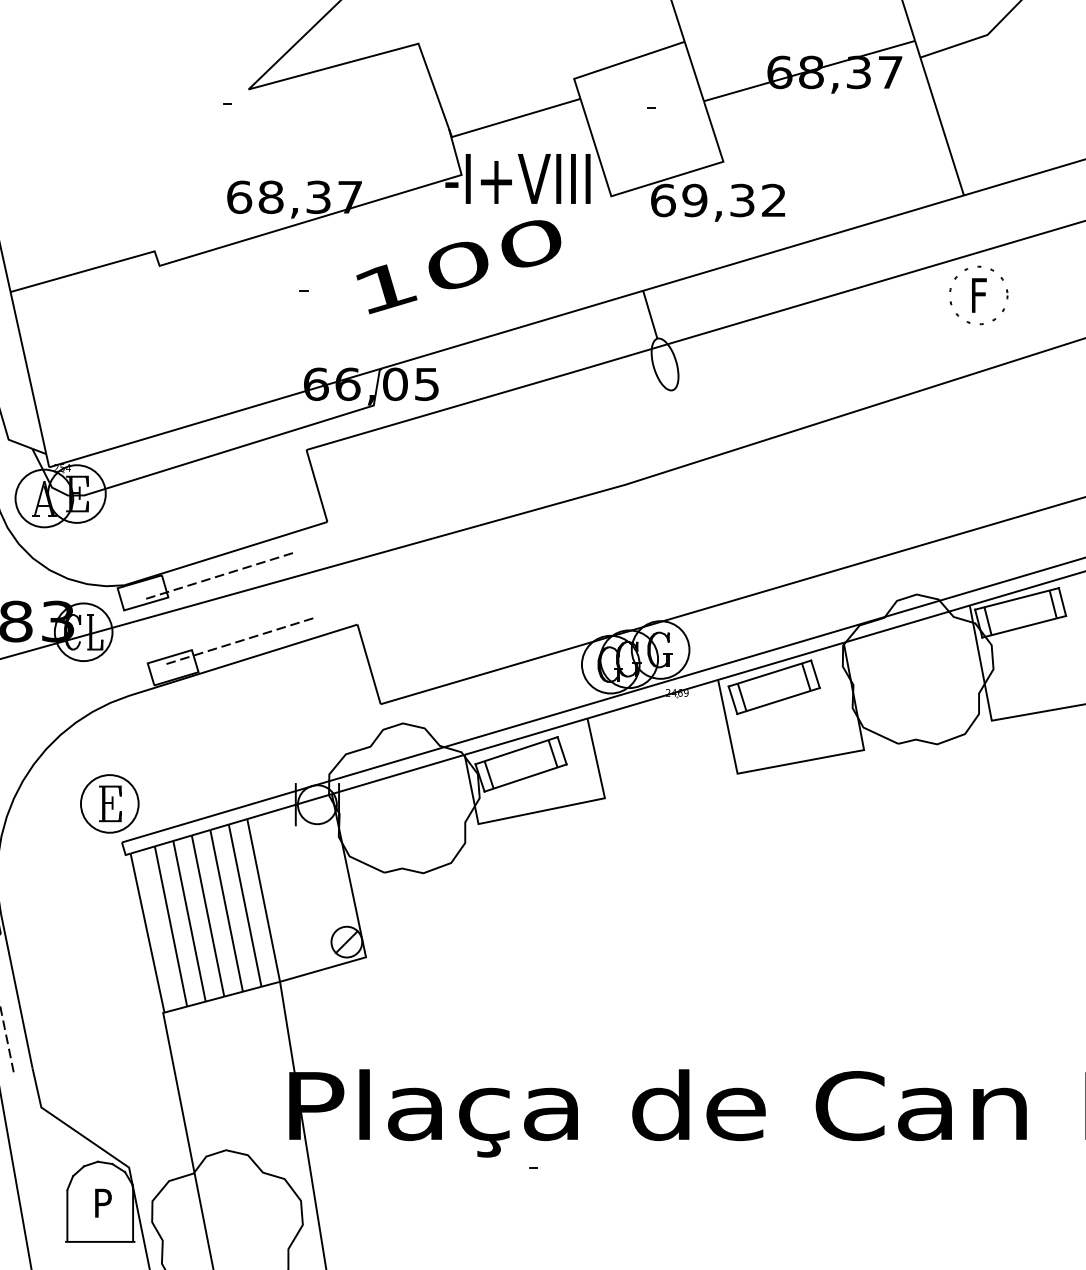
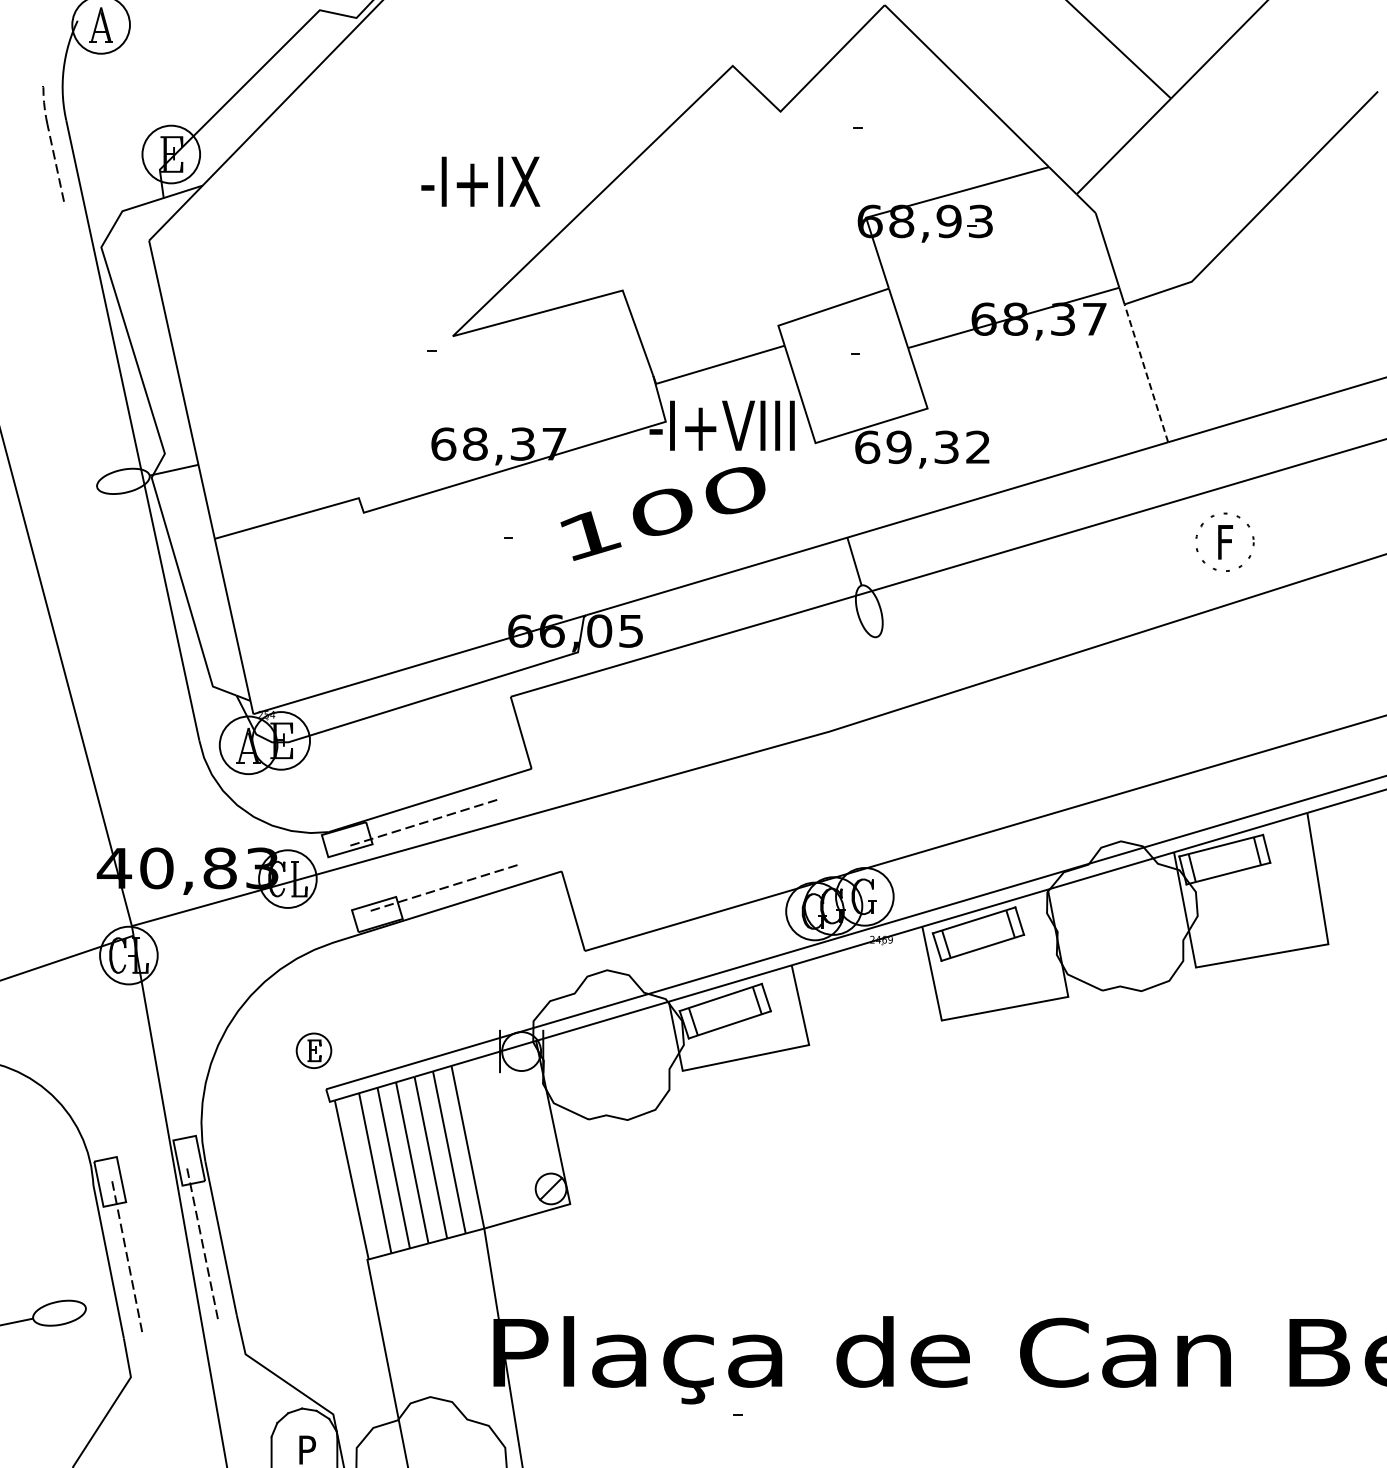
line: (942, 125) -> (1146, 372), solid -> dashed
part: (978, 294) -> (1224, 541), moved
part: (109, 803) -> (313, 1050), size x0.6

